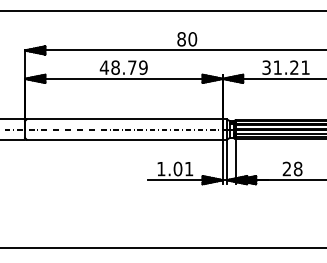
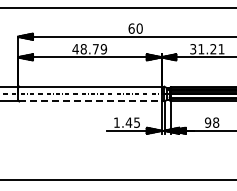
text: (181, 39) -> (131, 28), 80 -> 60
line: (124, 139) -> (90, 101), solid -> dashed
text: (182, 168) -> (132, 122), 1.01 -> 1.45
text: (287, 168) -> (208, 122), 28 -> 98

